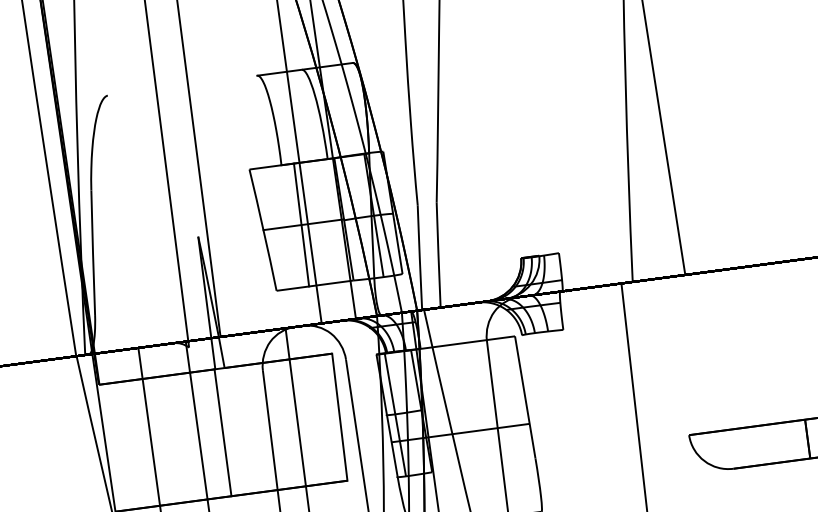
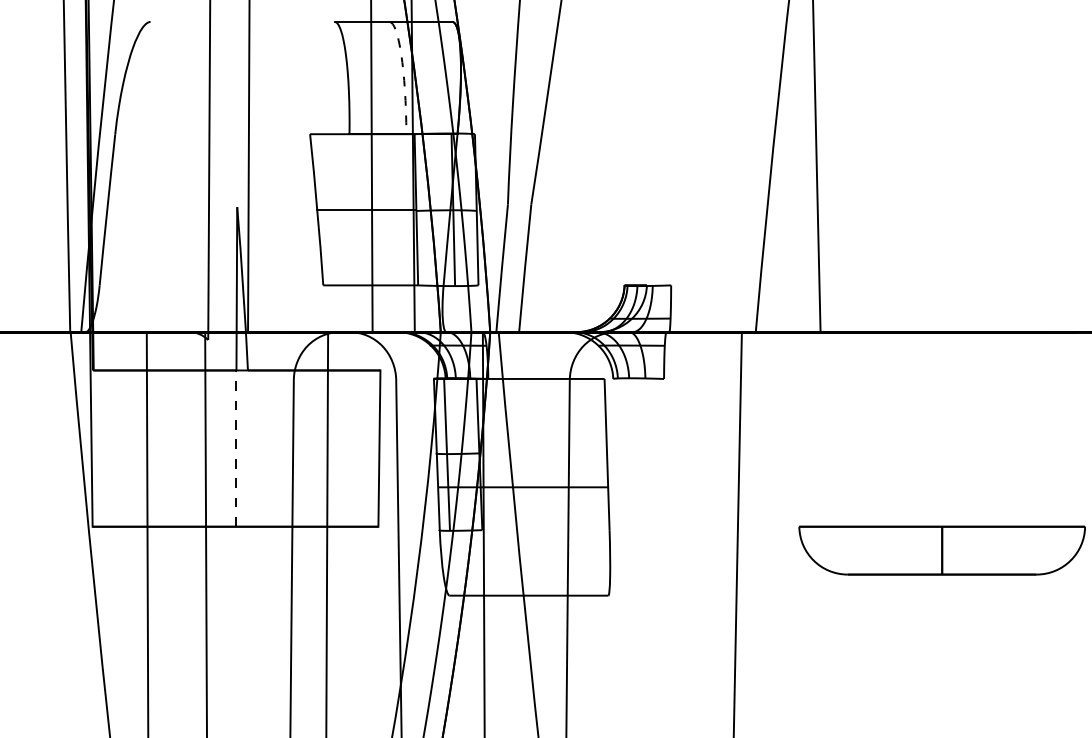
arc: (318, 108) -> (403, 71), solid -> dashed
line: (301, 224) -> (363, 209), removed
line: (222, 432) -> (235, 448), solid -> dashed

